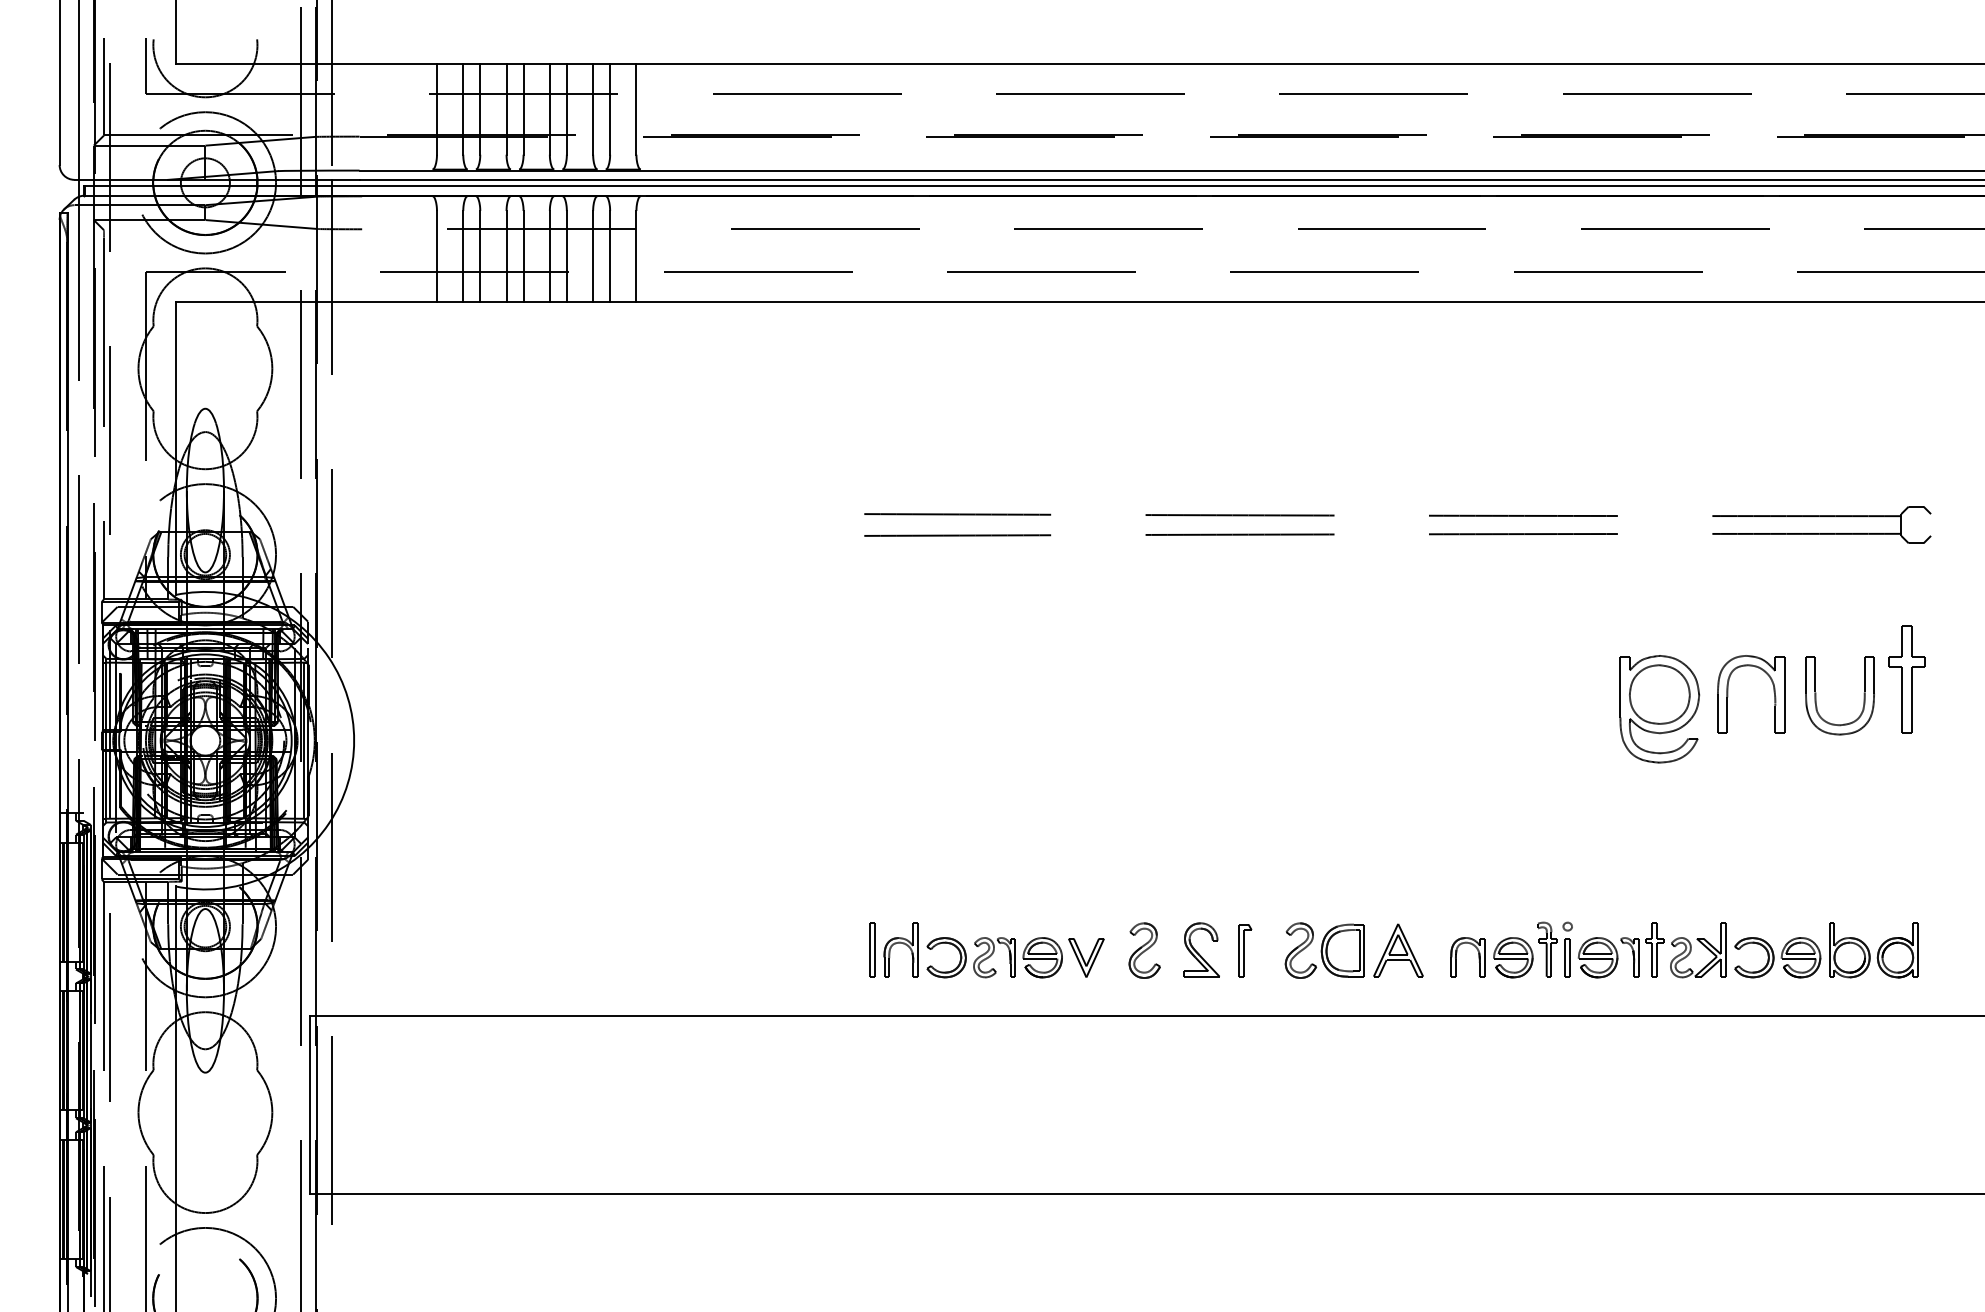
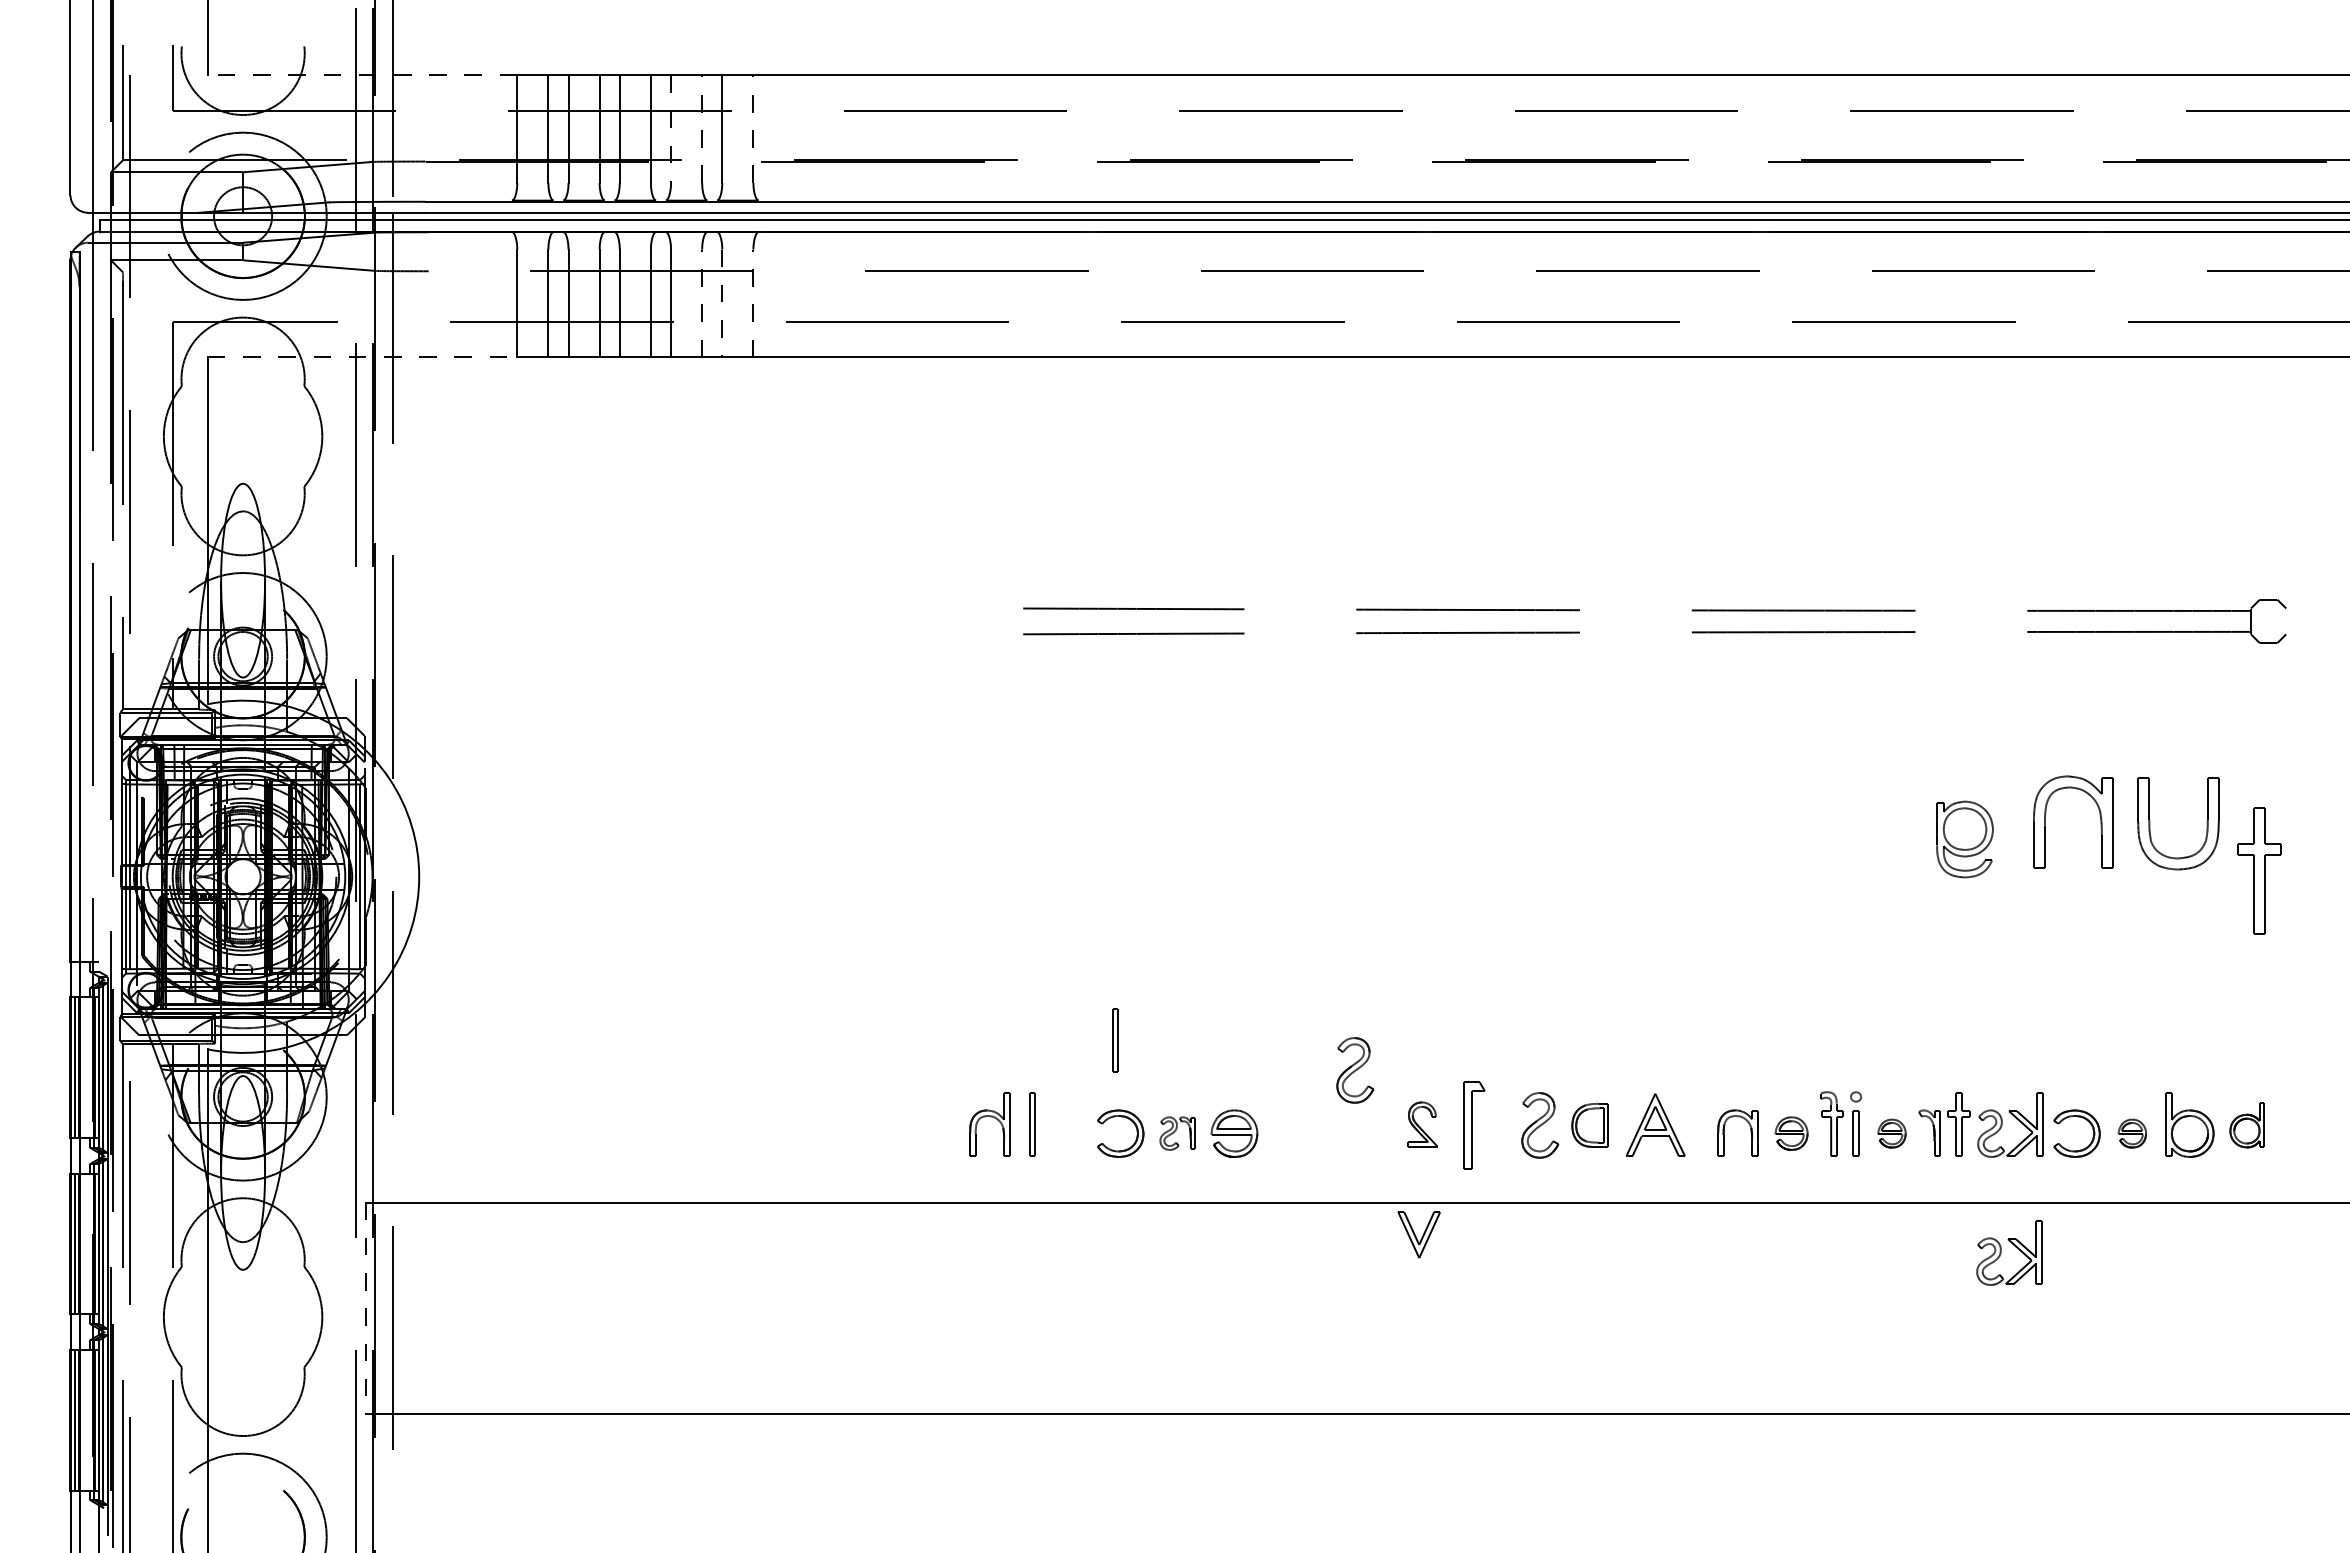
line: (306, 63) -> (362, 75), solid -> dashed
line: (567, 109) -> (671, 129), solid -> dashed
line: (593, 109) -> (702, 129), solid -> dashed
line: (636, 109) -> (753, 129), solid -> dashed
line: (593, 256) -> (702, 303), solid -> dashed
line: (610, 256) -> (722, 303), solid -> dashed
line: (636, 256) -> (753, 303), solid -> dashed
line: (306, 302) -> (362, 357), solid -> dashed
part: (1906, 679) -> (2259, 870), moved
part: (1659, 709) -> (1964, 839), size x0.6
part: (942, 878) -> (1115, 1040), added
part: (901, 944) -> (990, 1117), moved
part: (1201, 949) -> (1422, 1124), size x0.7
part: (1897, 949) -> (2246, 1124), size x0.7
part: (1144, 950) -> (1355, 1070), moved
part: (1245, 950) -> (1474, 1125), size x1.4
part: (1342, 950) -> (1589, 1125), size x0.7
part: (994, 957) -> (1177, 1133), size x0.7
part: (1085, 957) -> (1418, 1234), moved
part: (1513, 957) -> (1791, 1133), size x0.7
part: (1597, 957) -> (1891, 1133), size x0.6
part: (1801, 957) -> (2132, 1133), size x0.6
part: (1701, 1052) -> (2014, 1246), added
line: (309, 1105) -> (366, 1308), solid -> dashed

